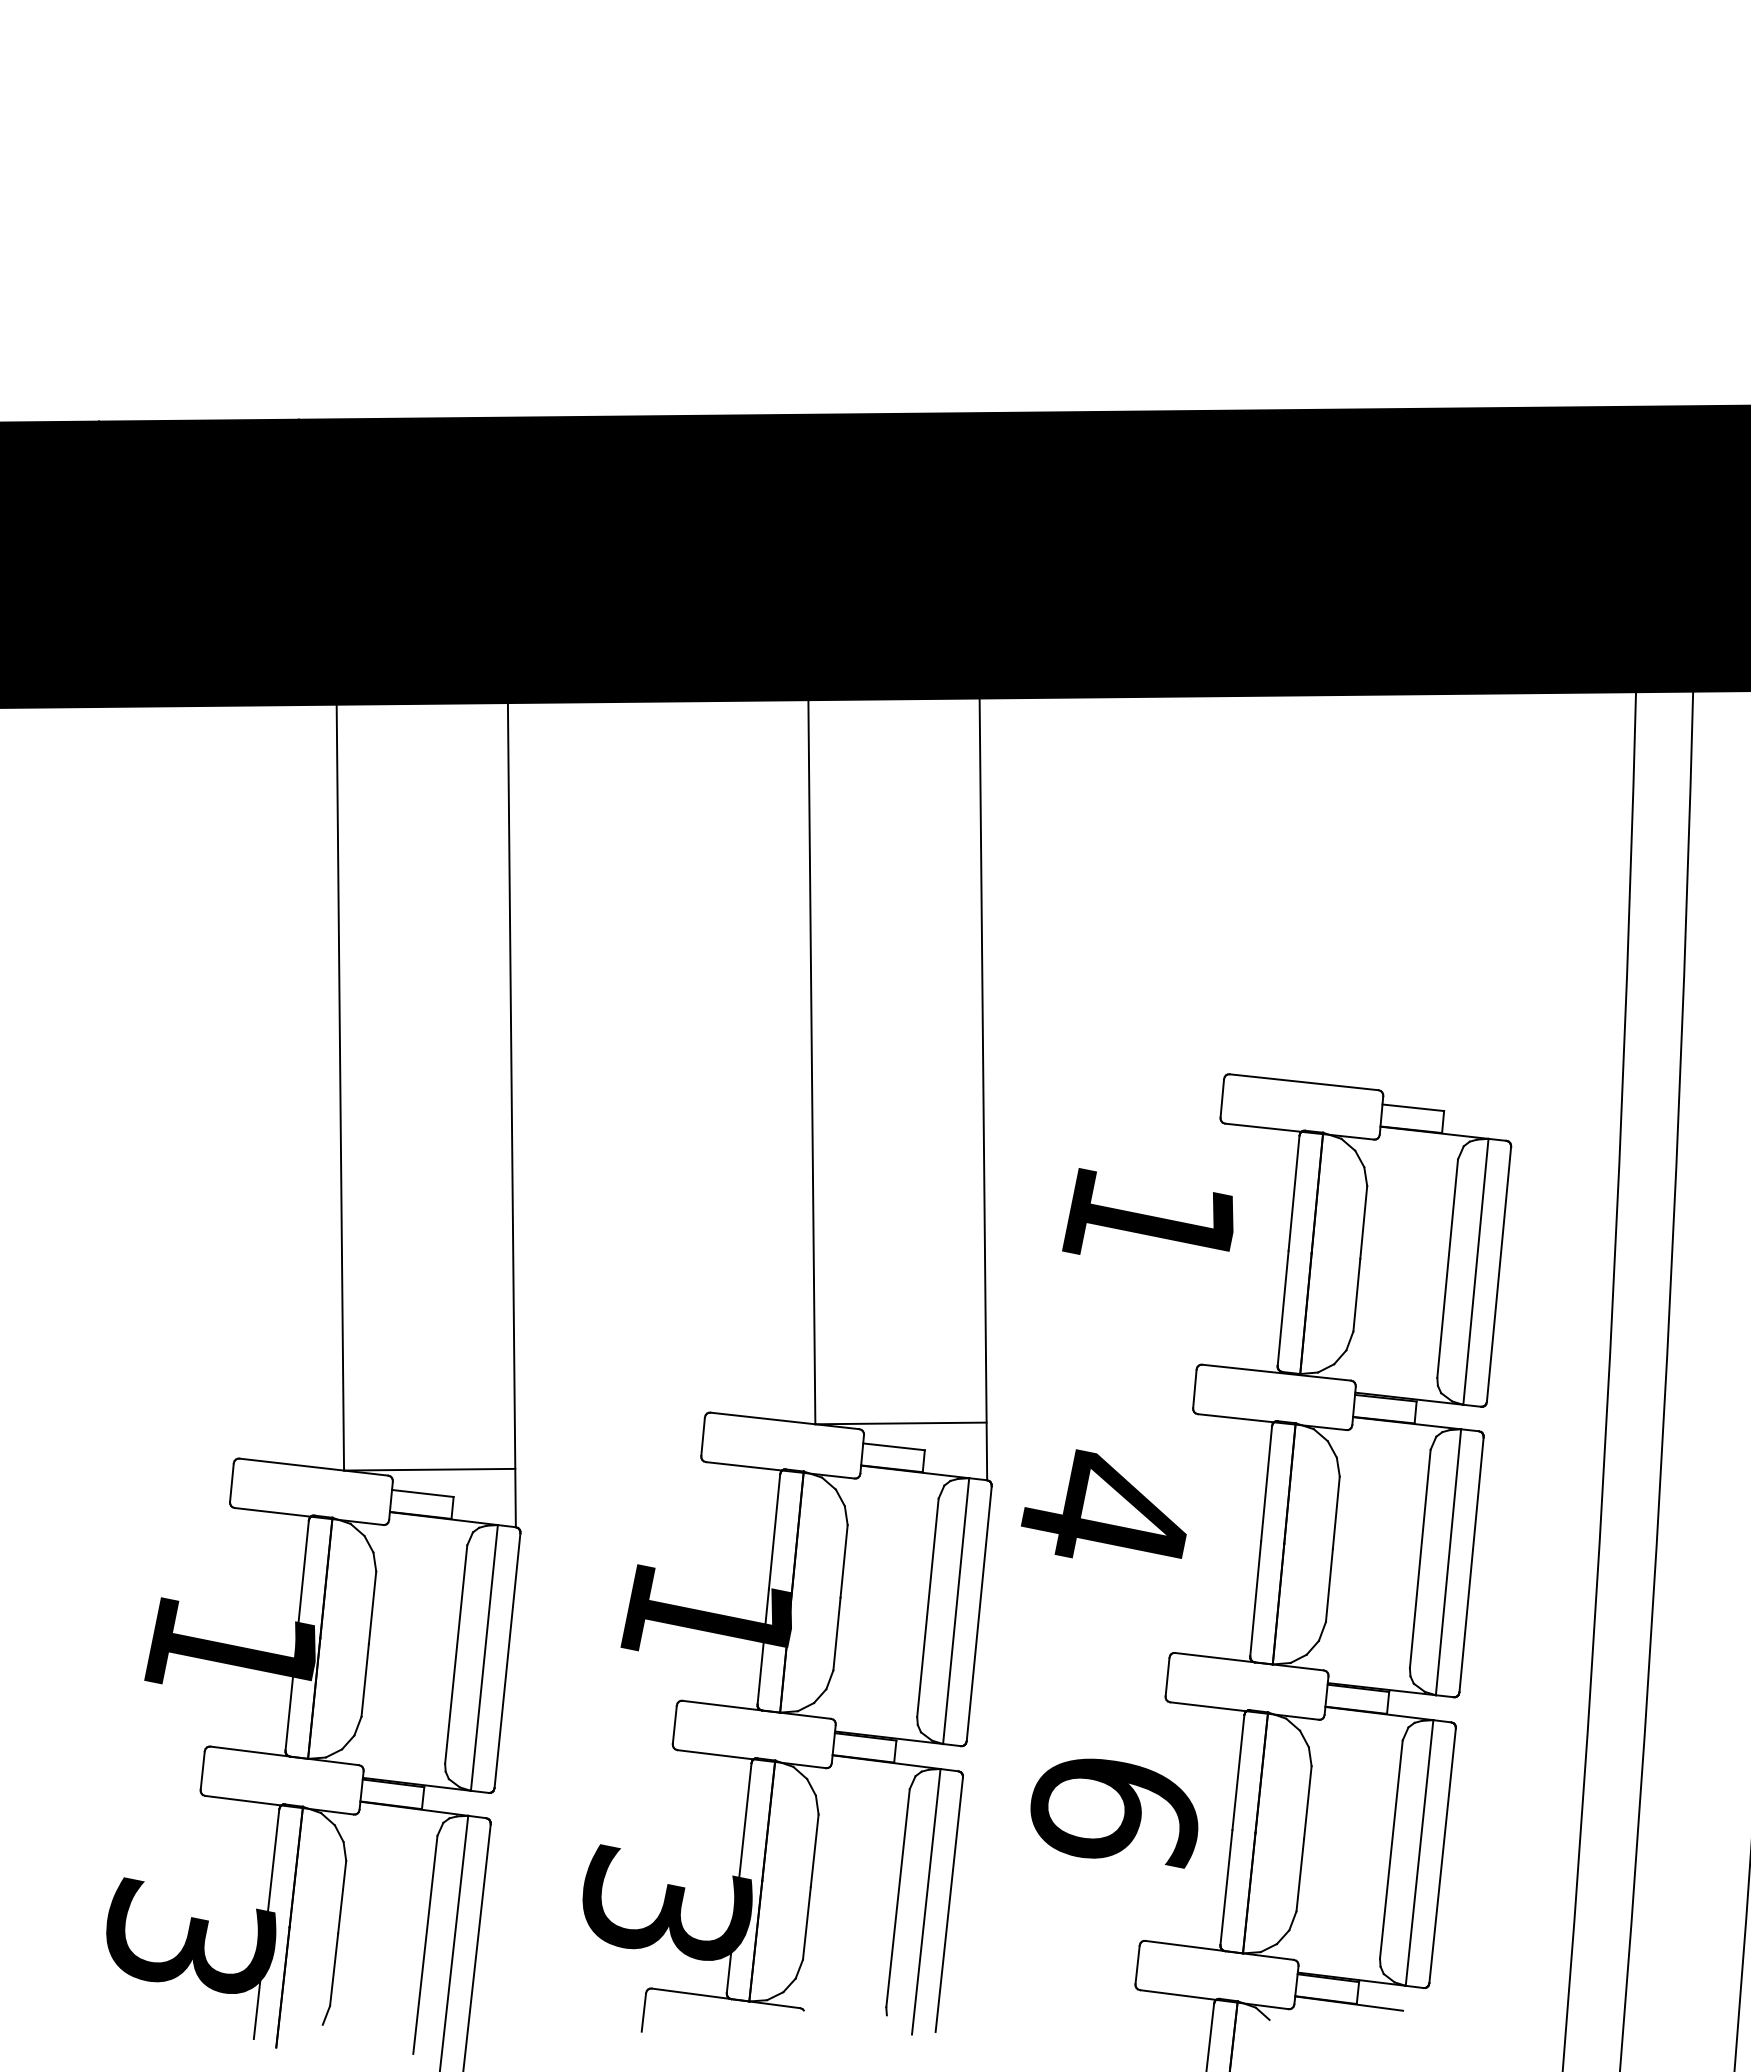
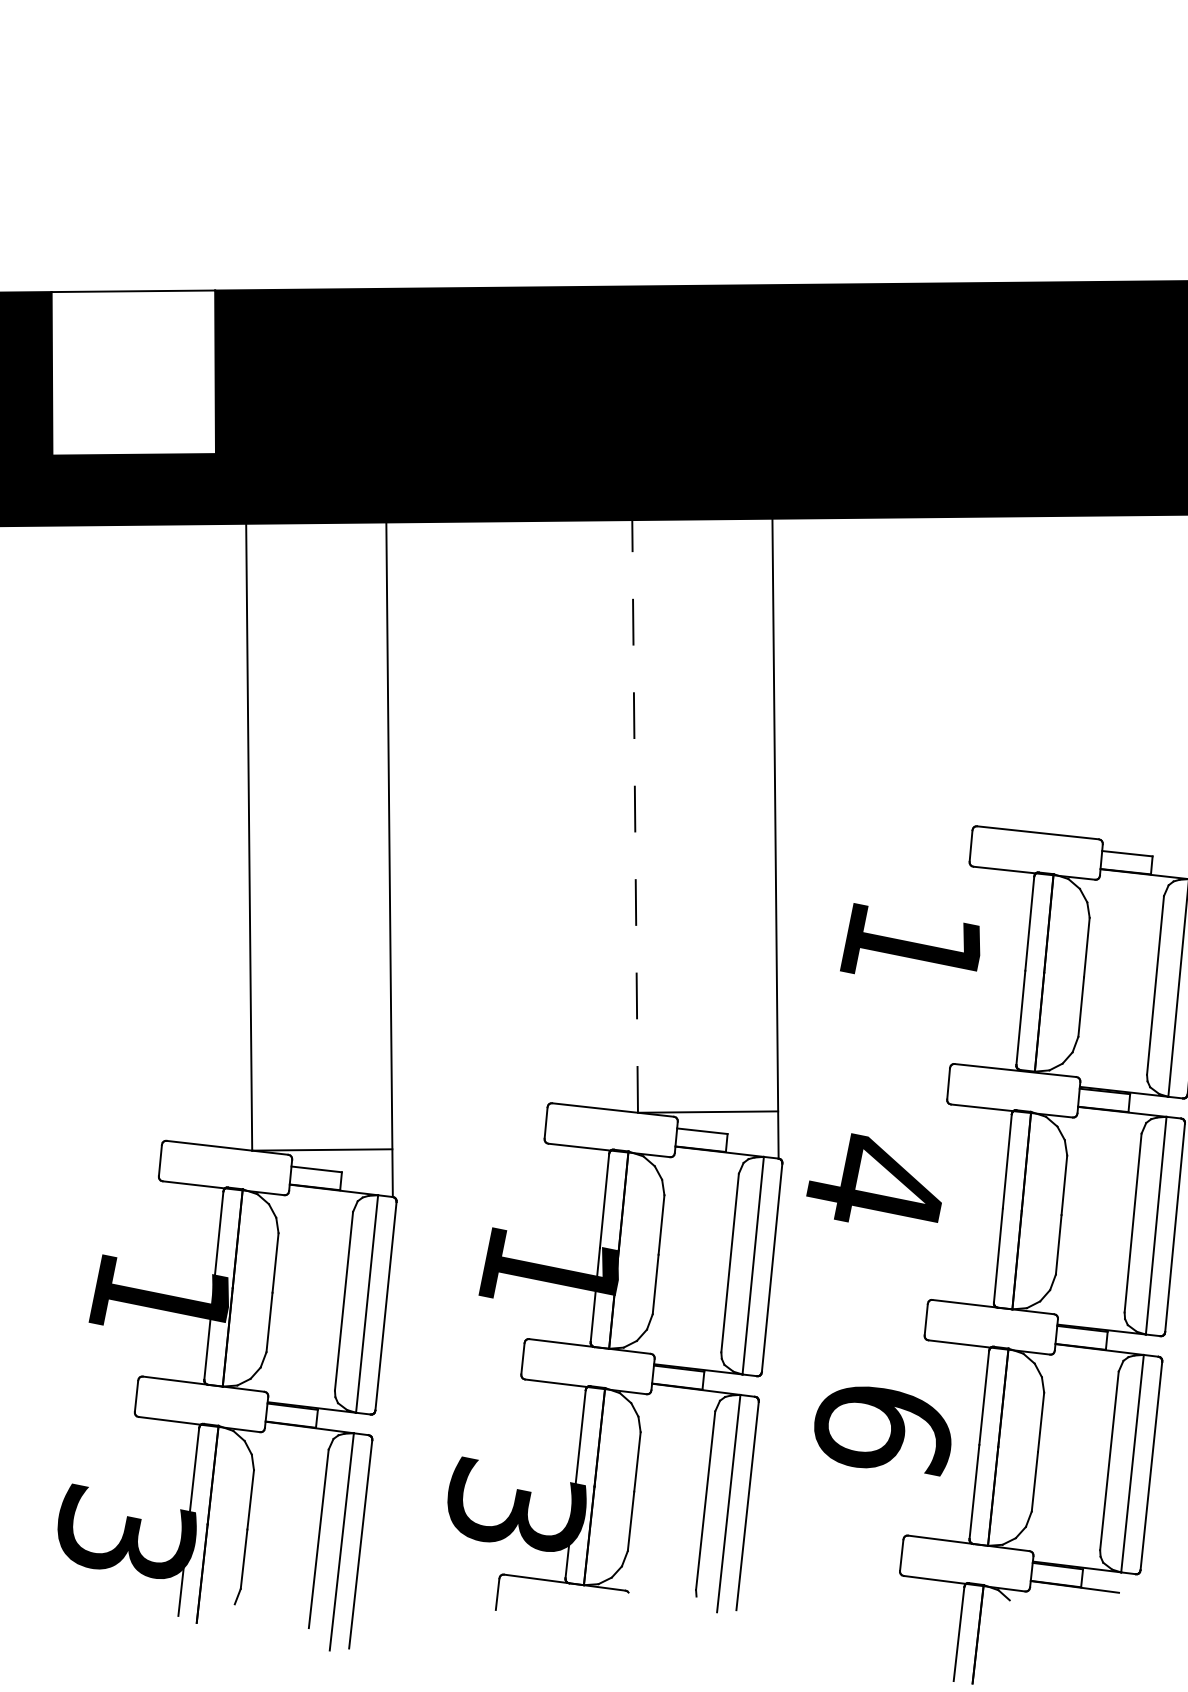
fill: (199, 520) -> (133, 373), removed
line: (811, 1061) -> (634, 815), solid -> dashed

